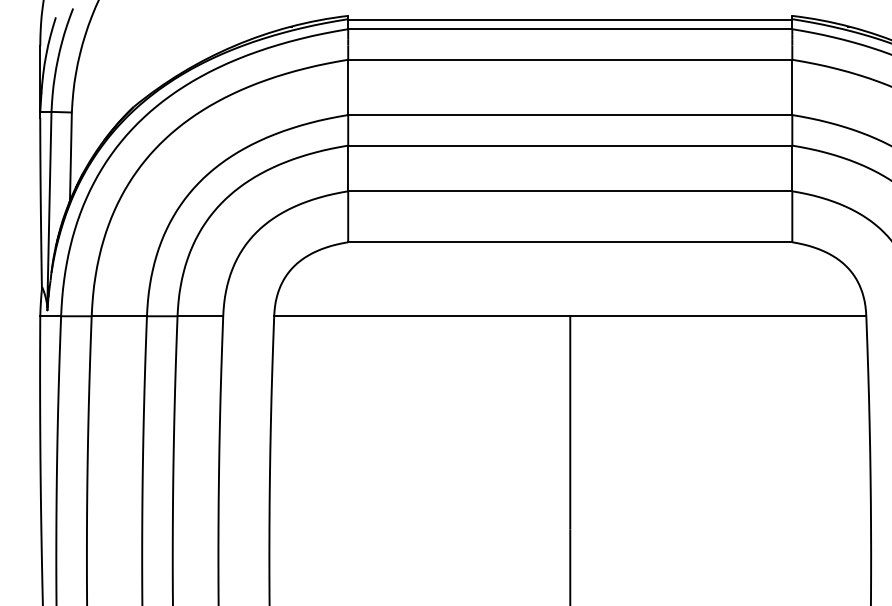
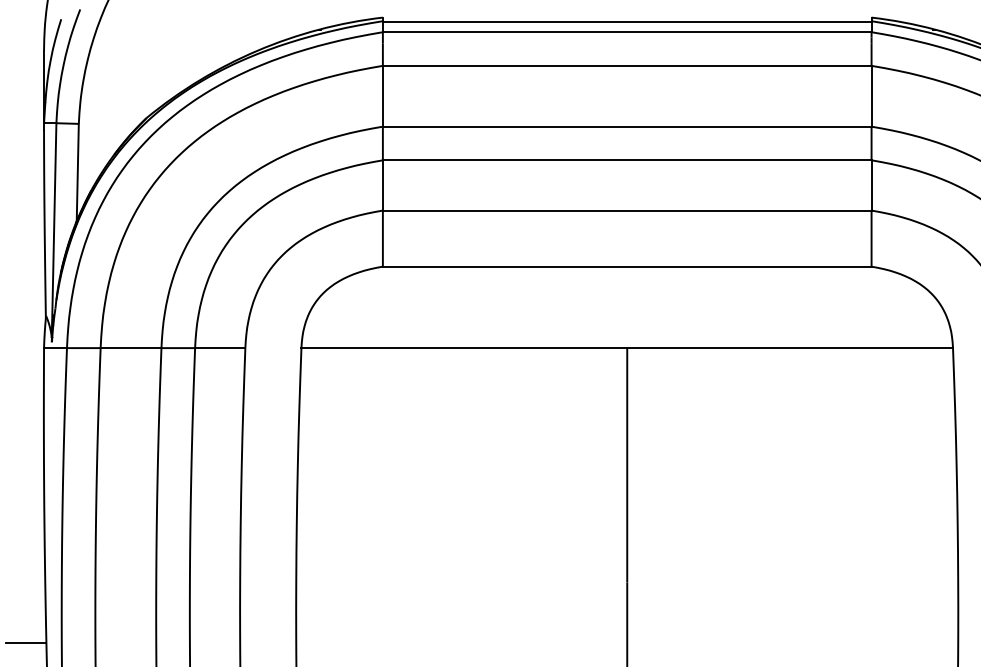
line: (24, 584) -> (26, 643), added

